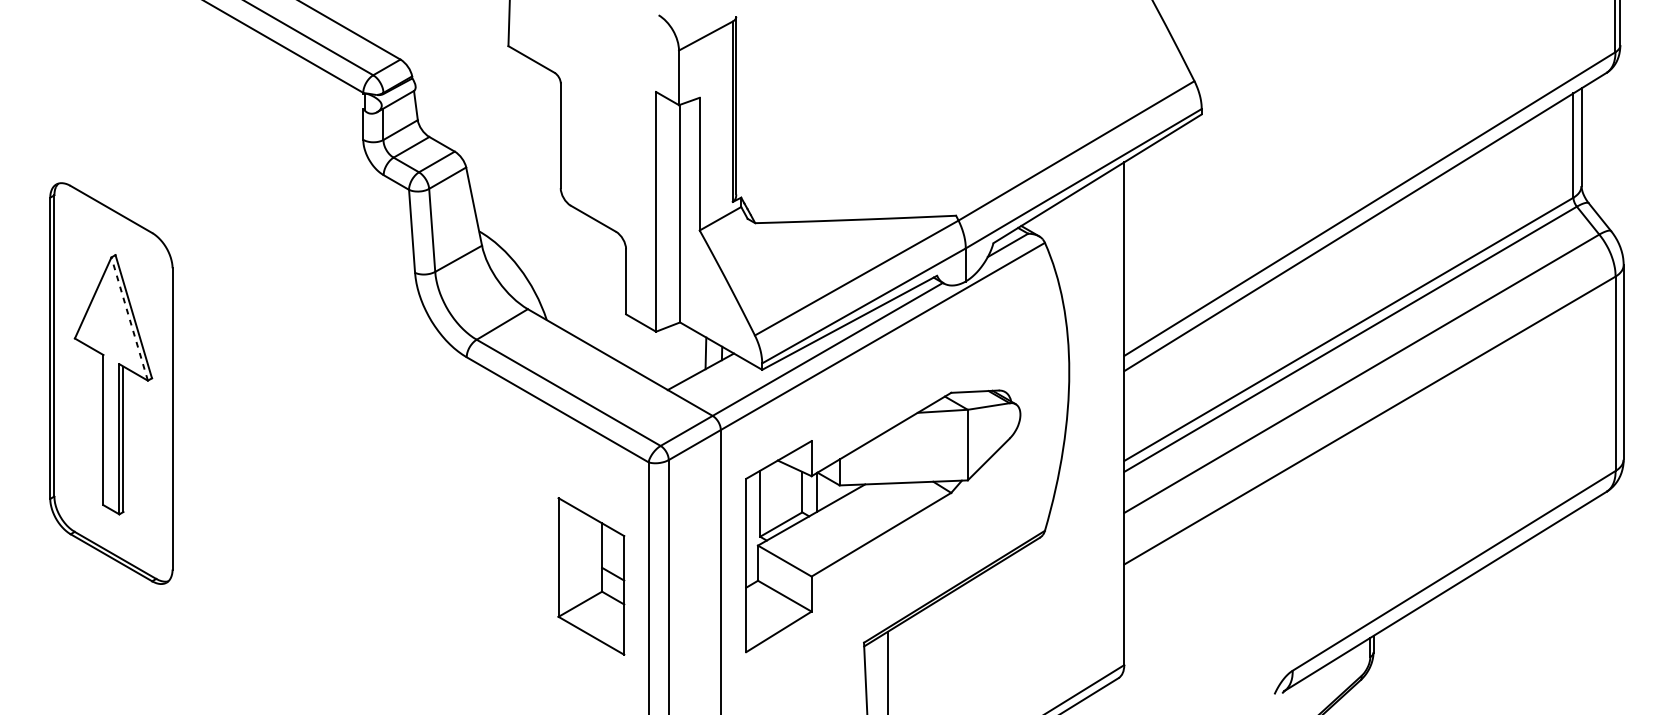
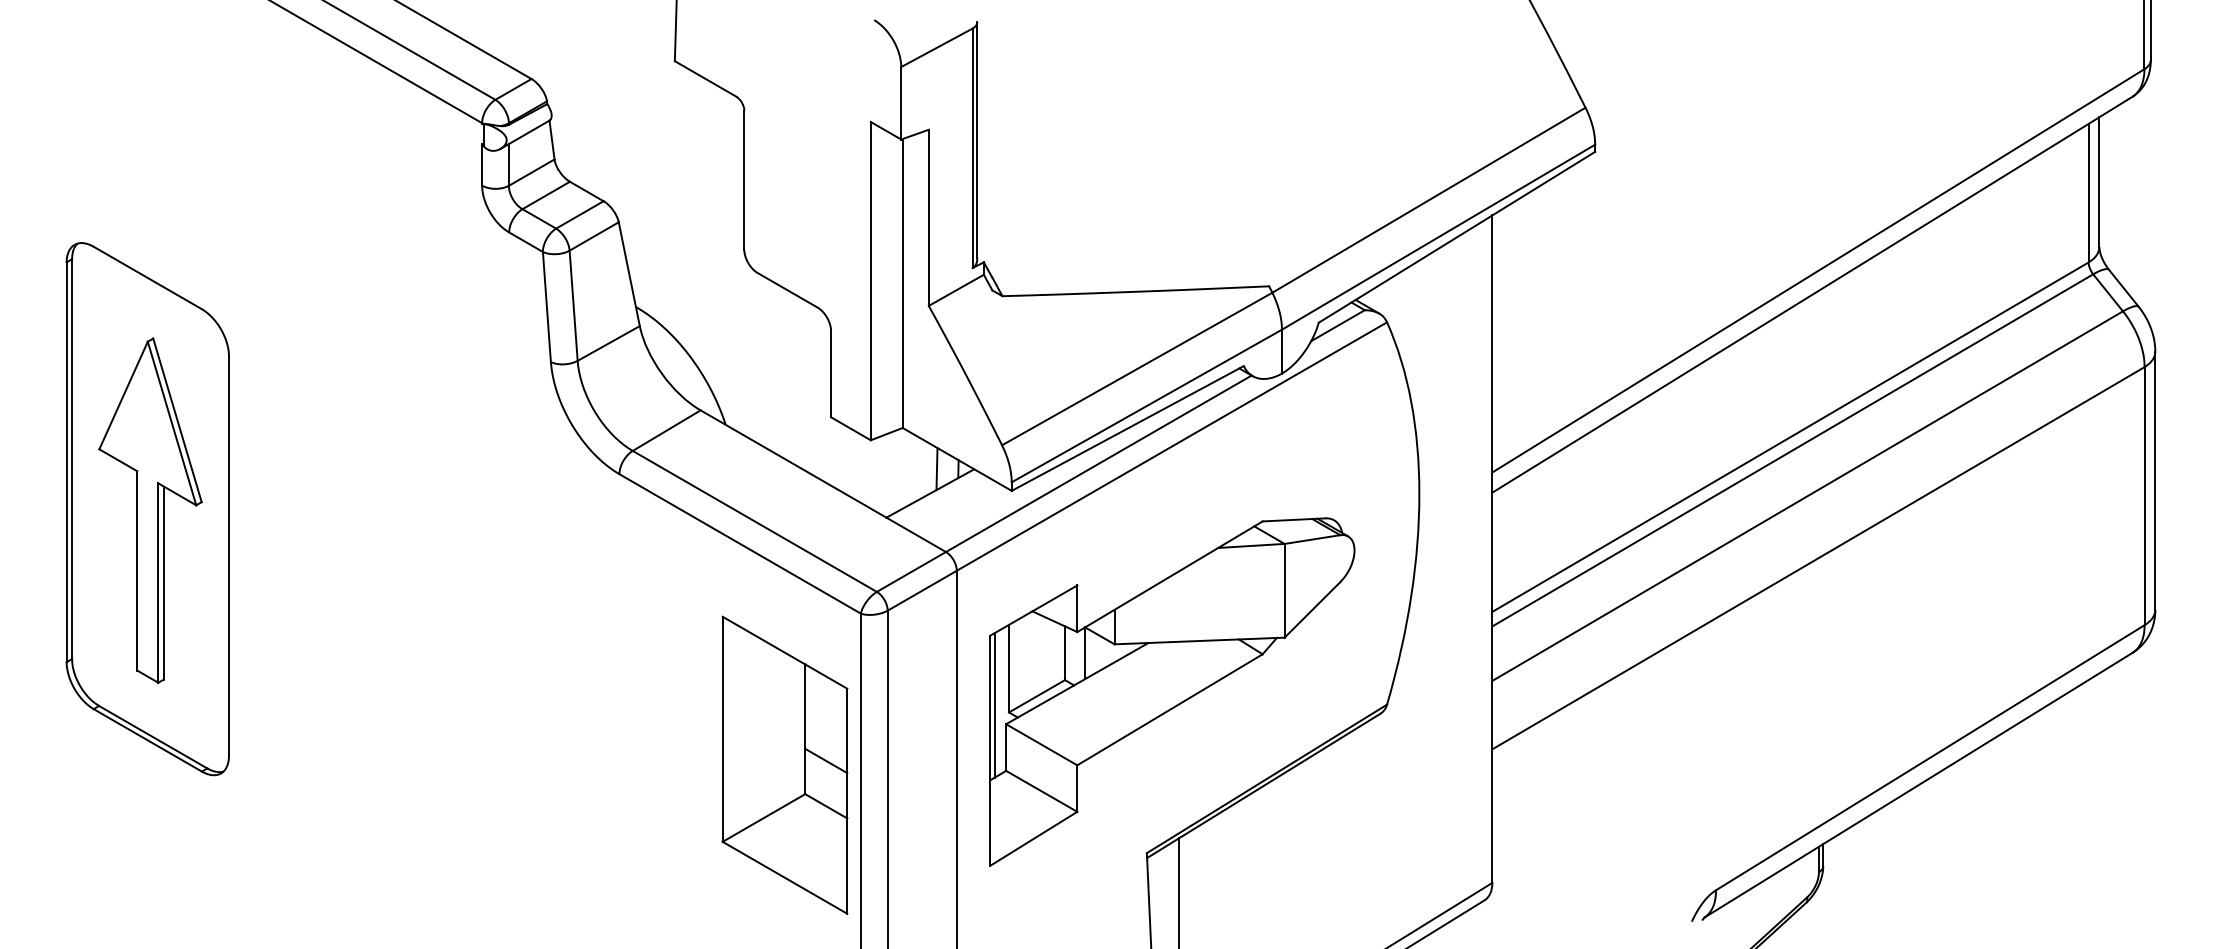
line: (129, 319) -> (171, 423), dashed -> solid
line: (749, 531) -> (994, 705), added
part: (591, 575) -> (784, 764), size x1.43

